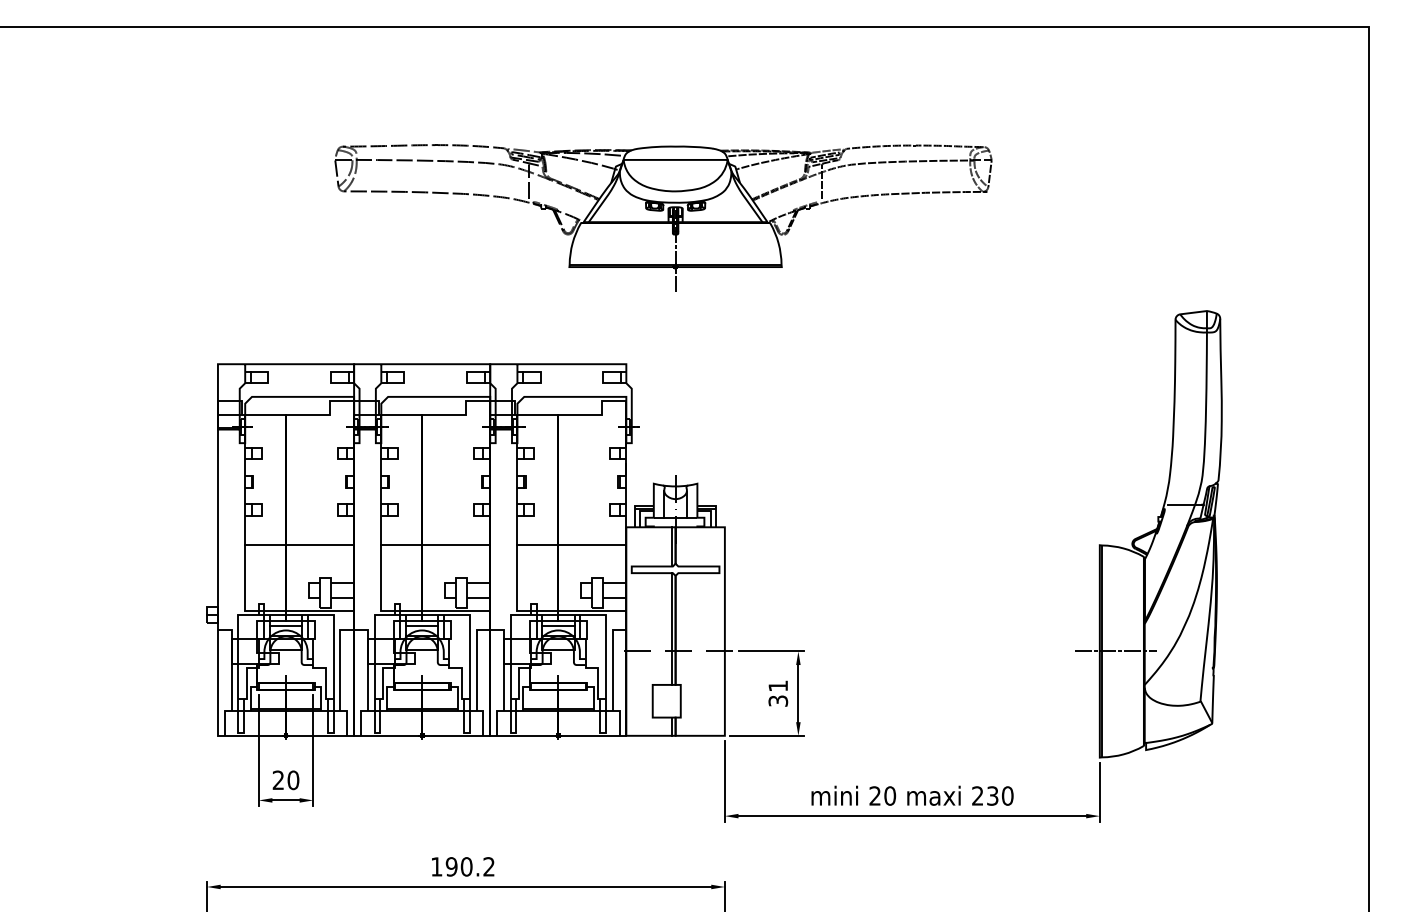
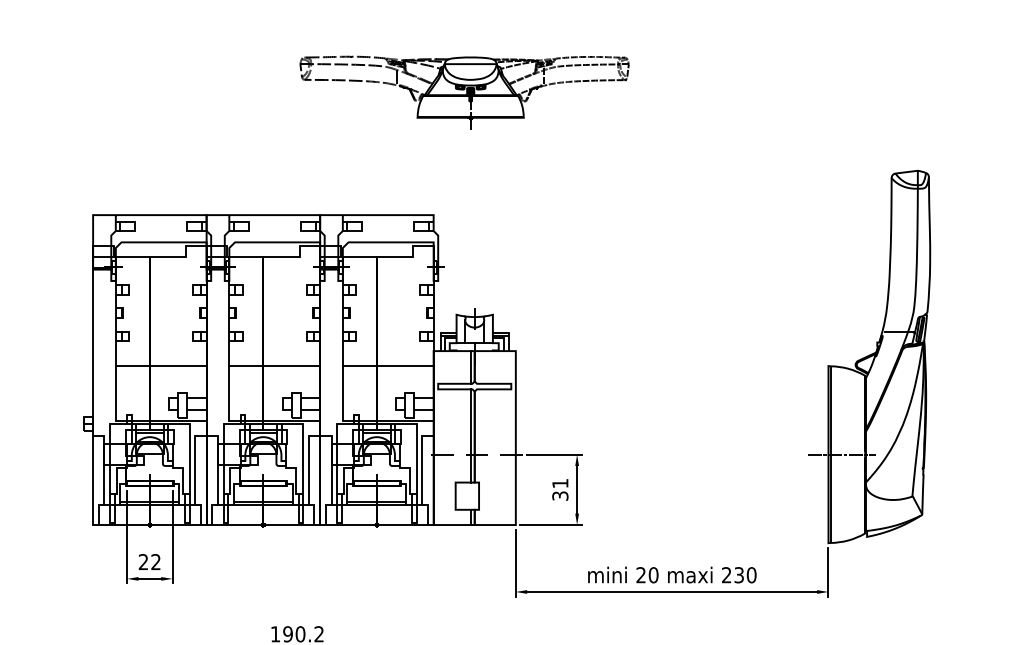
part: (663, 217) -> (464, 92), size x0.6
text: (293, 780) -> (156, 562), 20 -> 22

